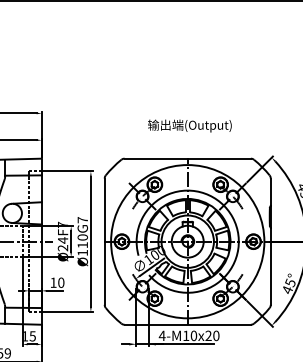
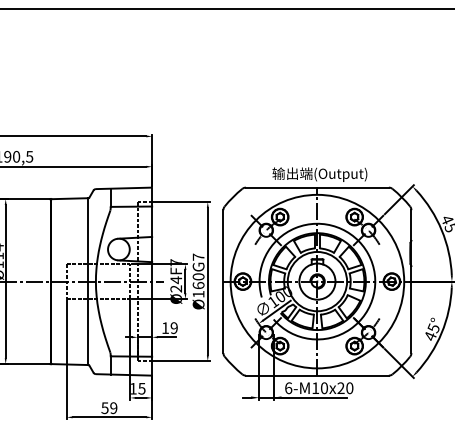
text: (189, 125) -> (319, 174), moved
text: (82, 245) -> (198, 285), Ø110G7 -> Ø160G7
text: (60, 282) -> (173, 327), 10 -> 19
text: (162, 336) -> (288, 388), 4-M10x20 -> 6-M10x20

